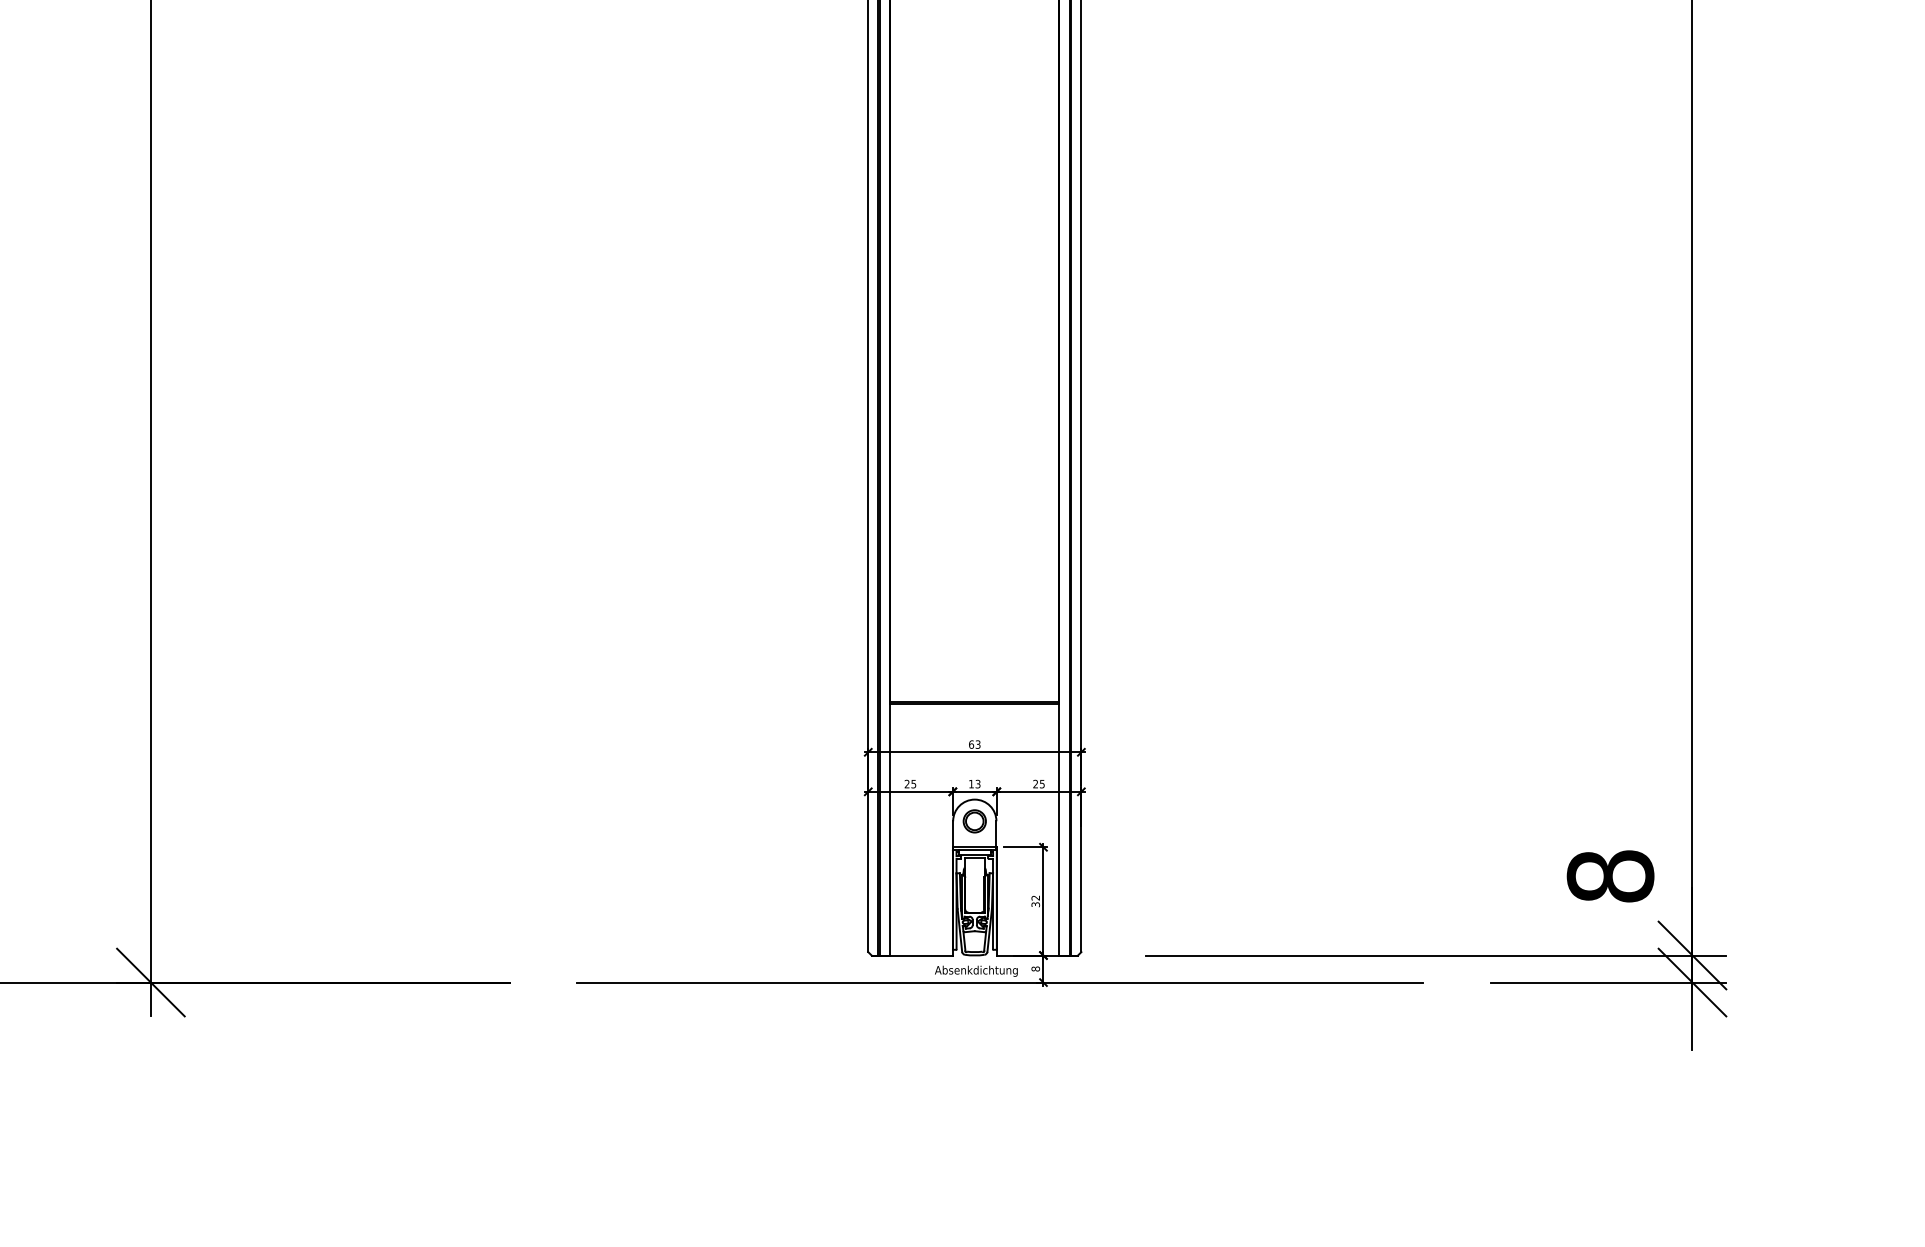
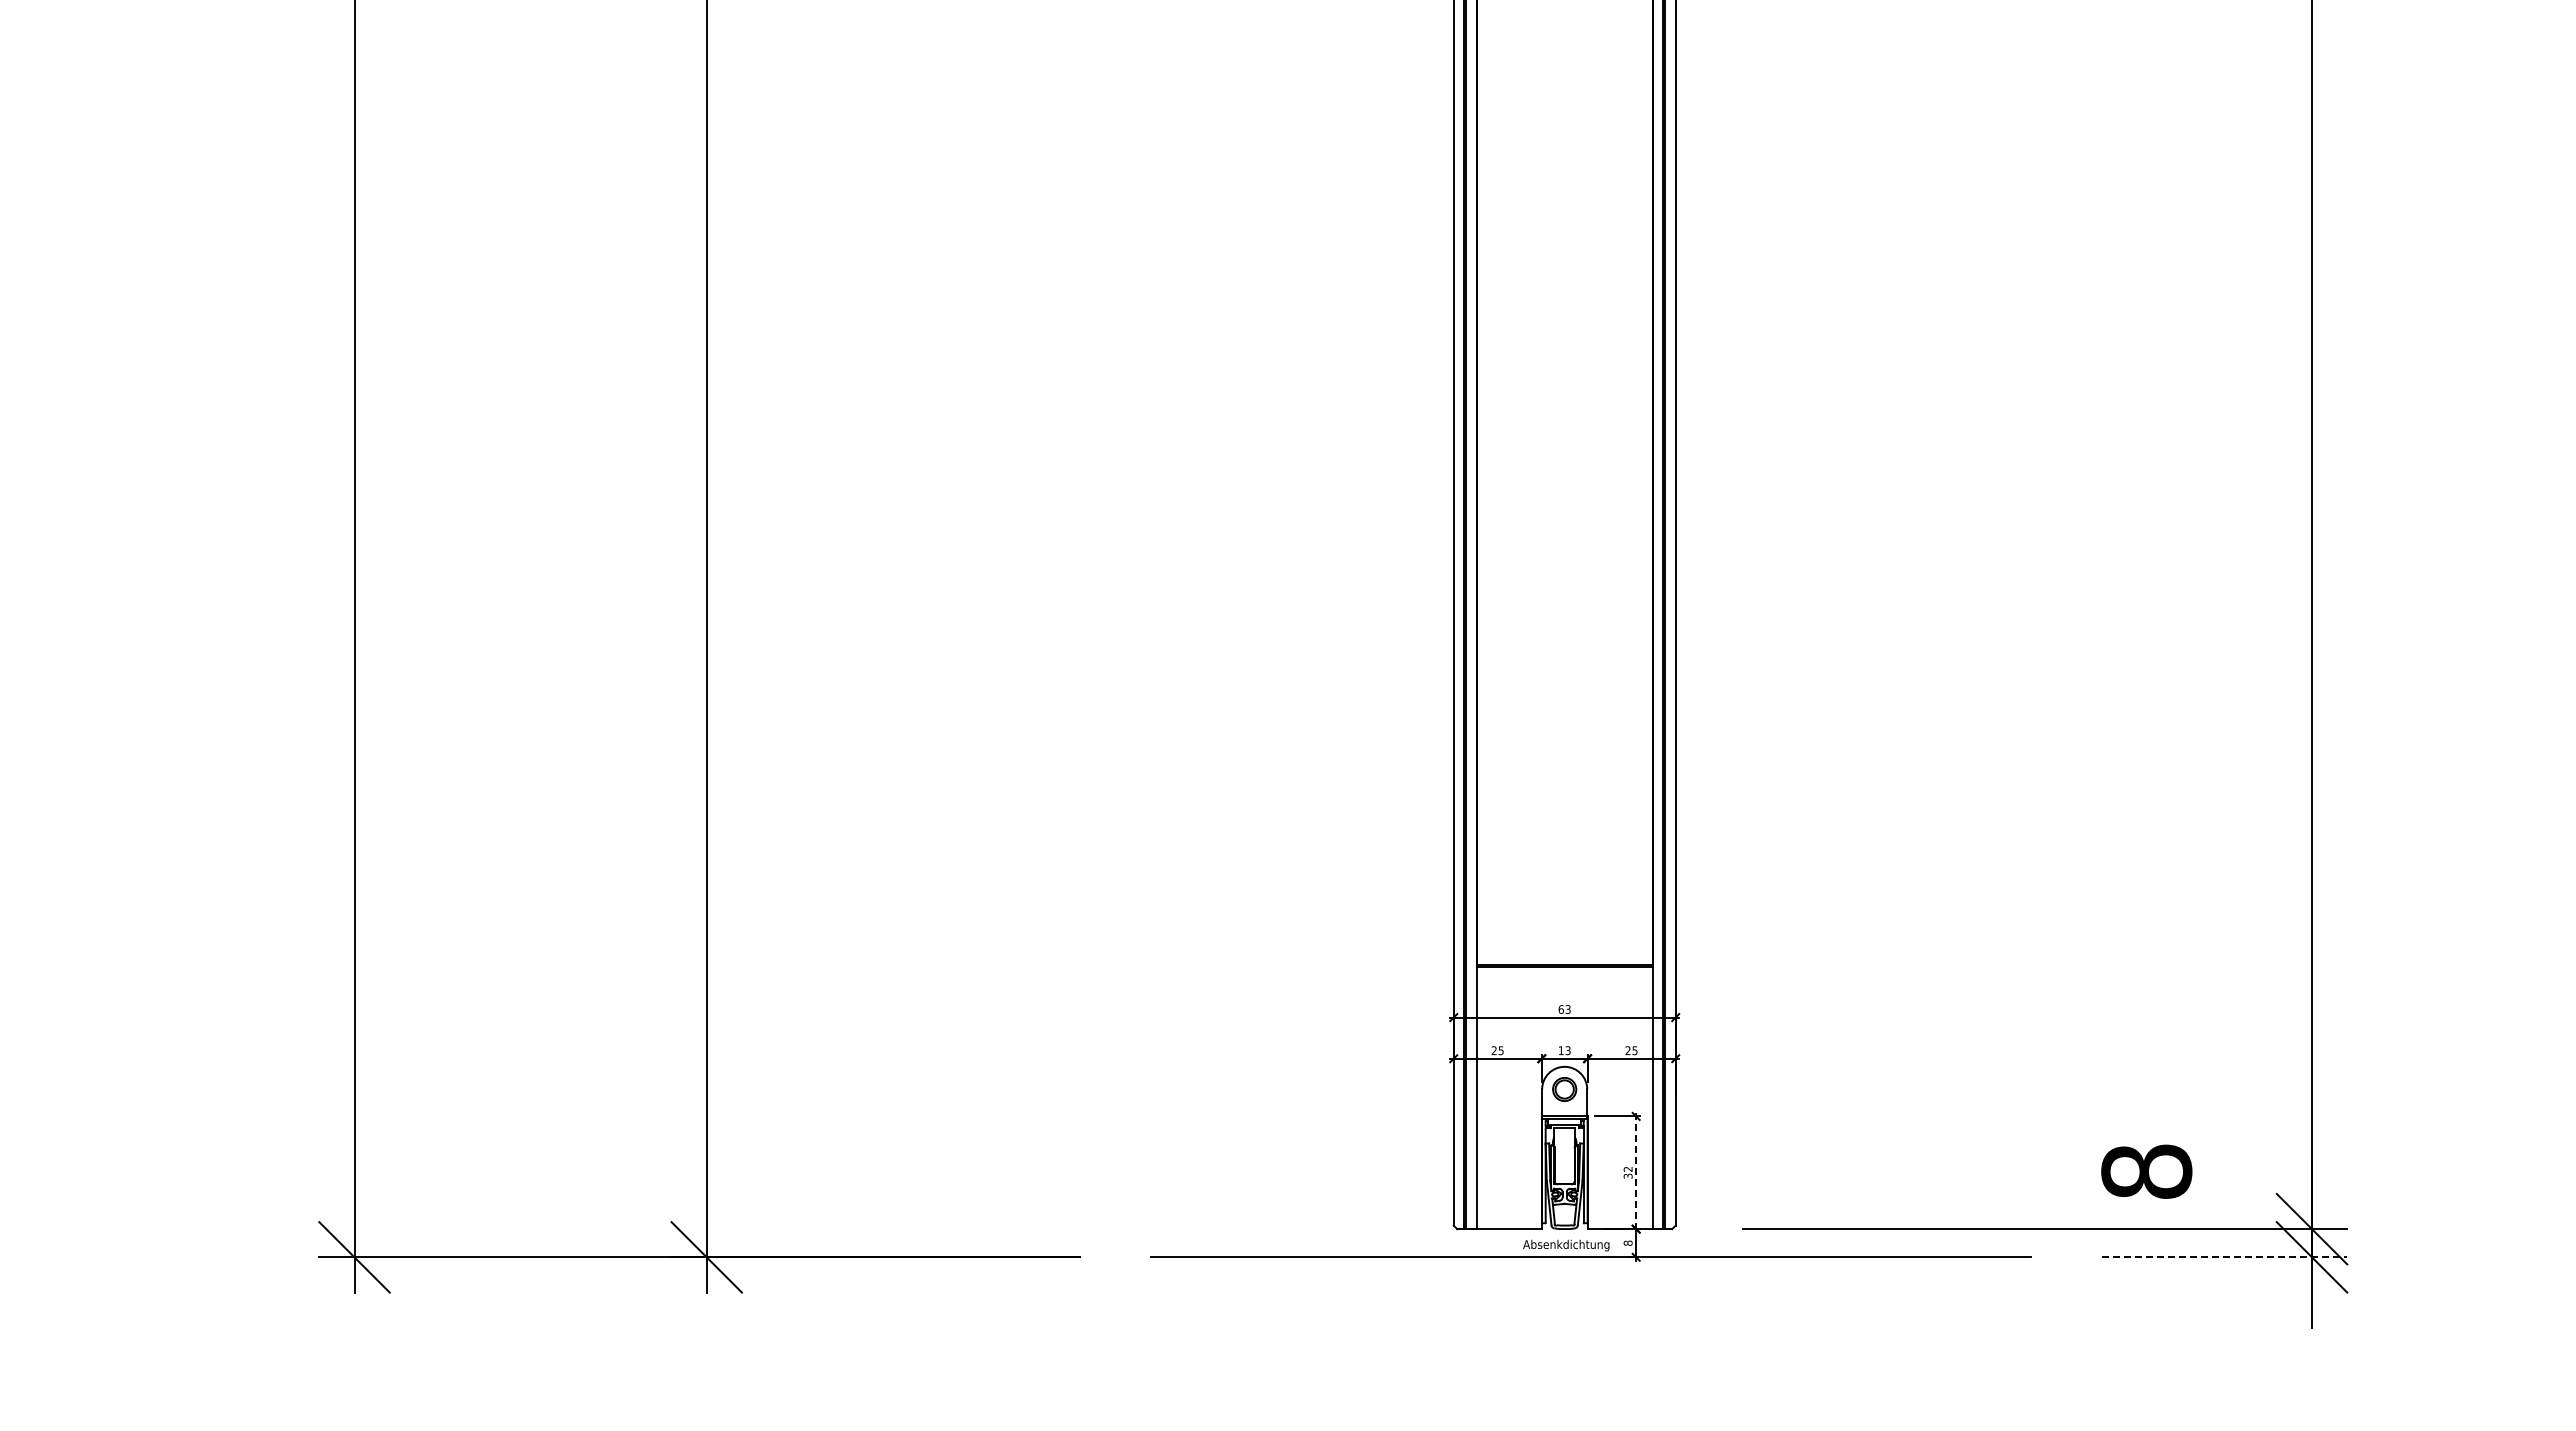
text: (1610, 876) -> (2146, 1171), moved
line: (1043, 901) -> (1636, 1172), solid -> dashed
line: (1608, 982) -> (2224, 1257), solid -> dashed

